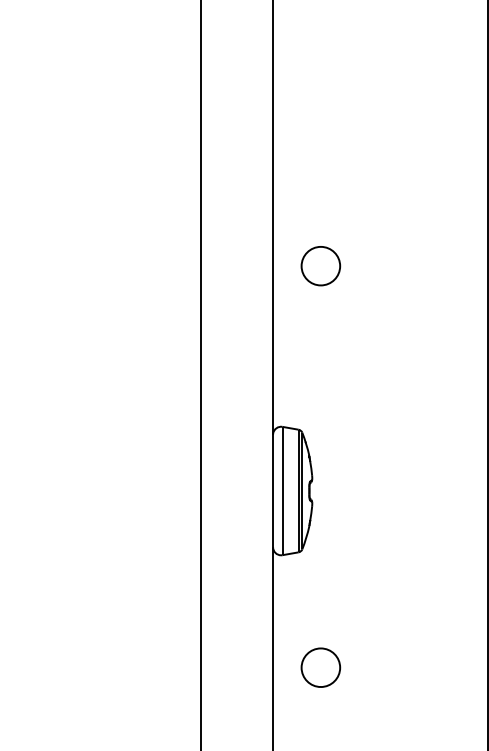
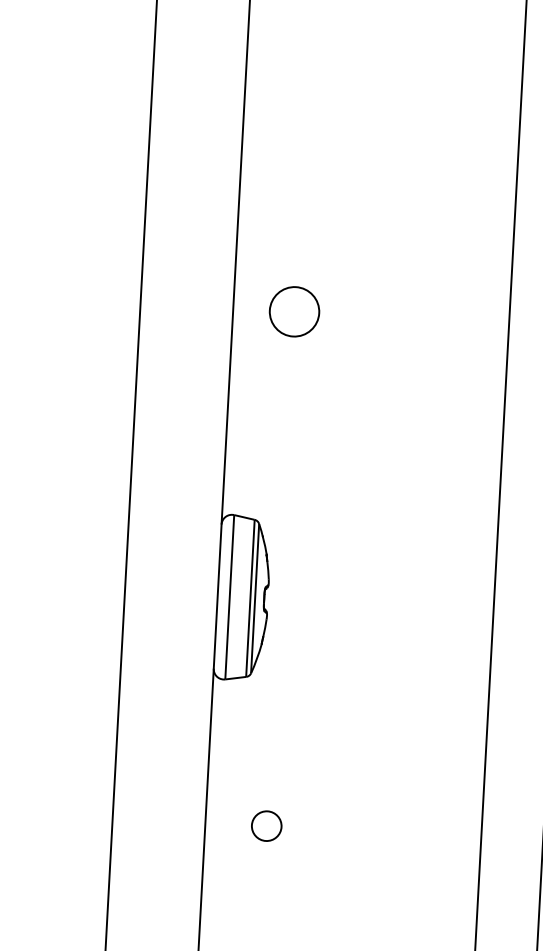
part: (320, 667) -> (266, 825), size x0.6

